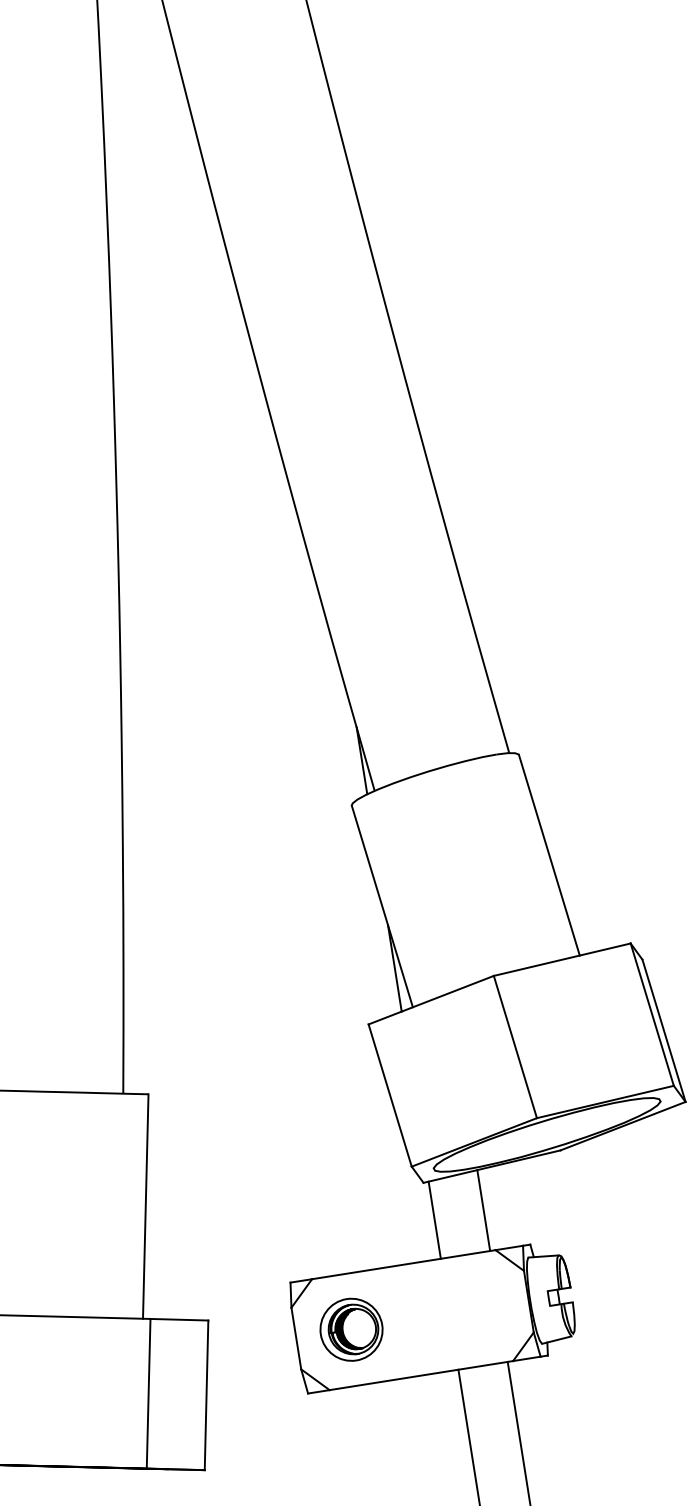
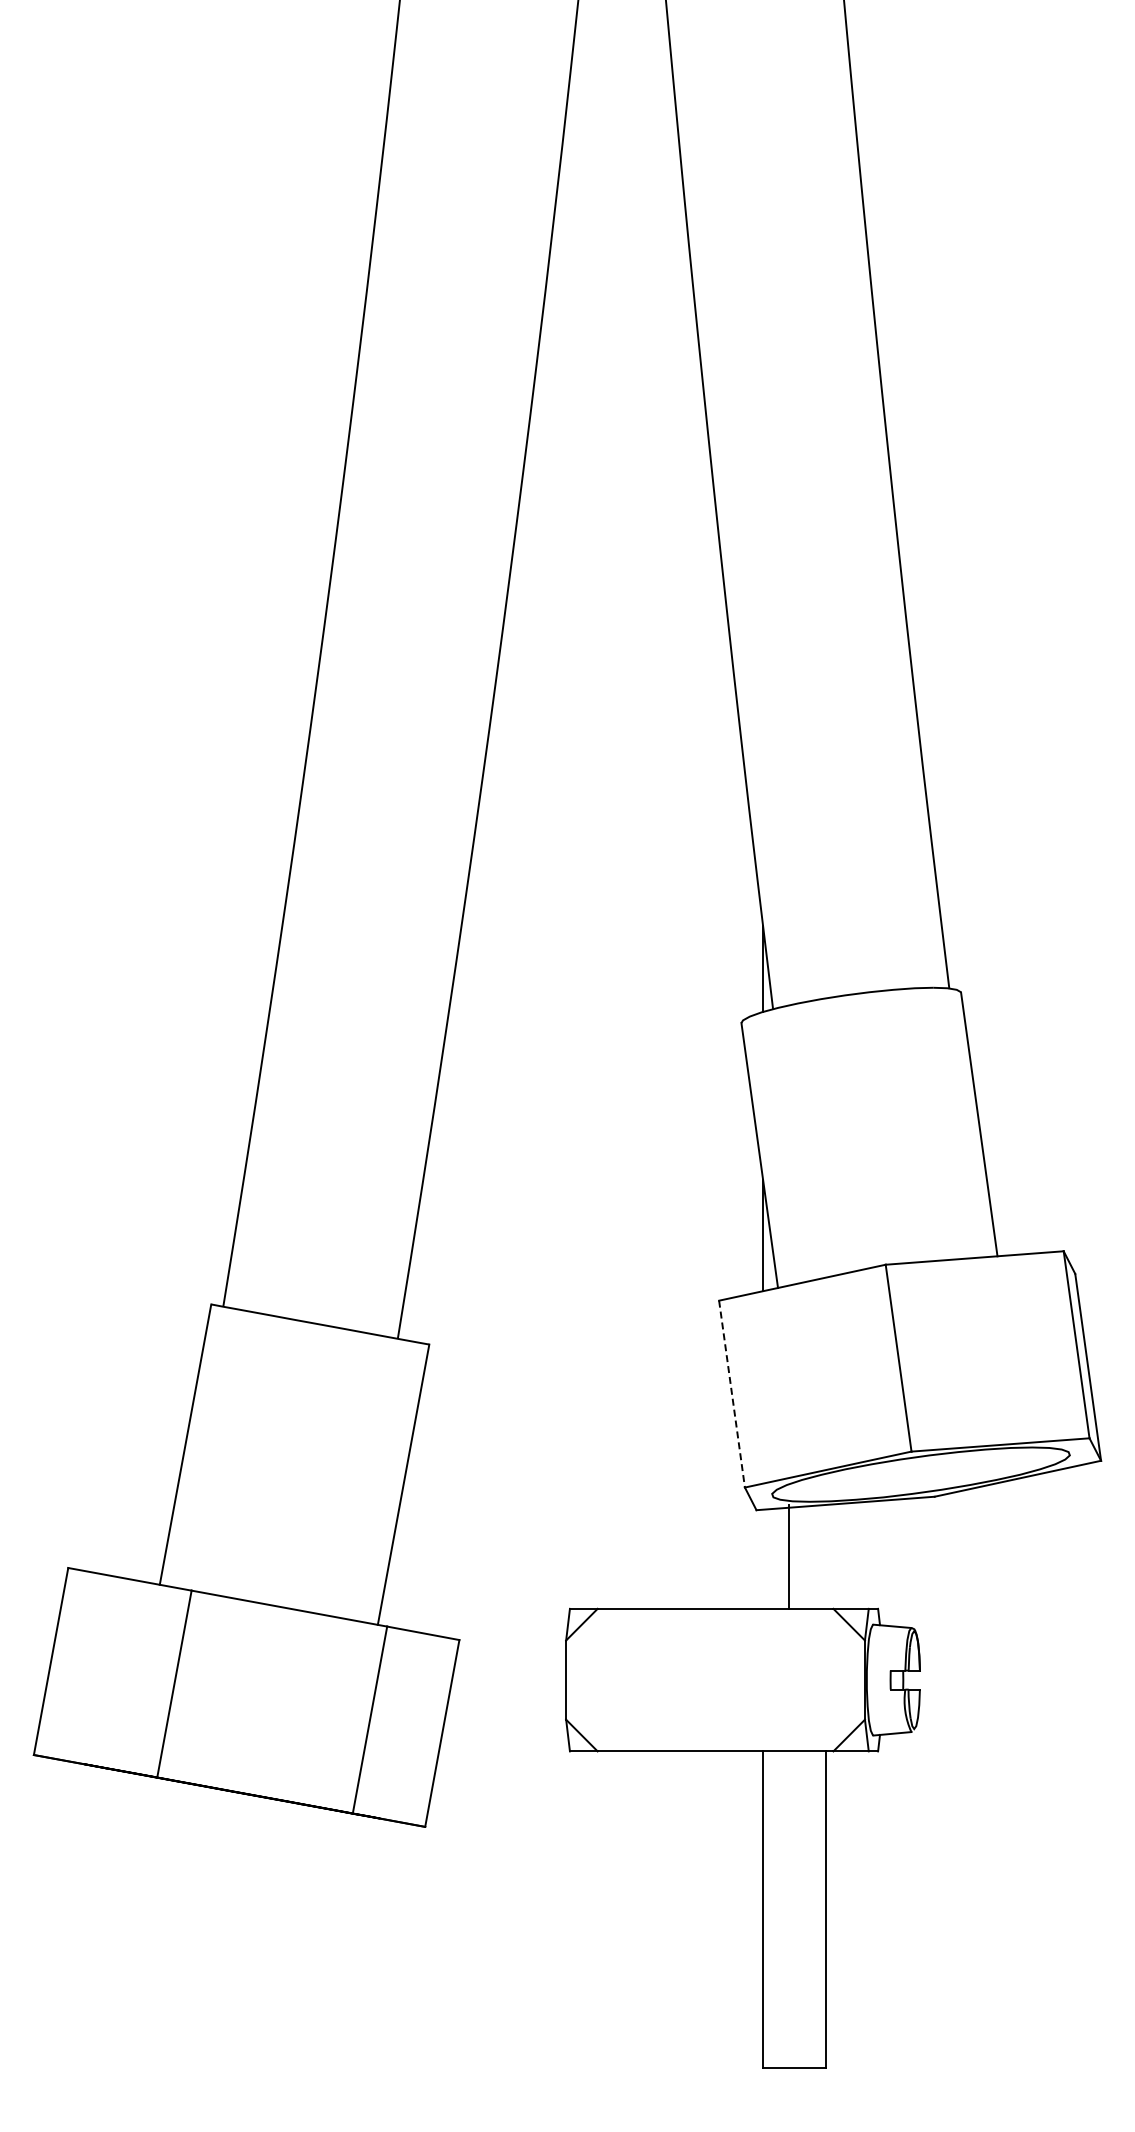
line: (390, 1095) -> (732, 1394), solid -> dashed
line: (483, 1210) -> (789, 1556), moved
line: (434, 1219) -> (763, 1558), removed
part: (351, 1329) -> (636, 1679), removed

